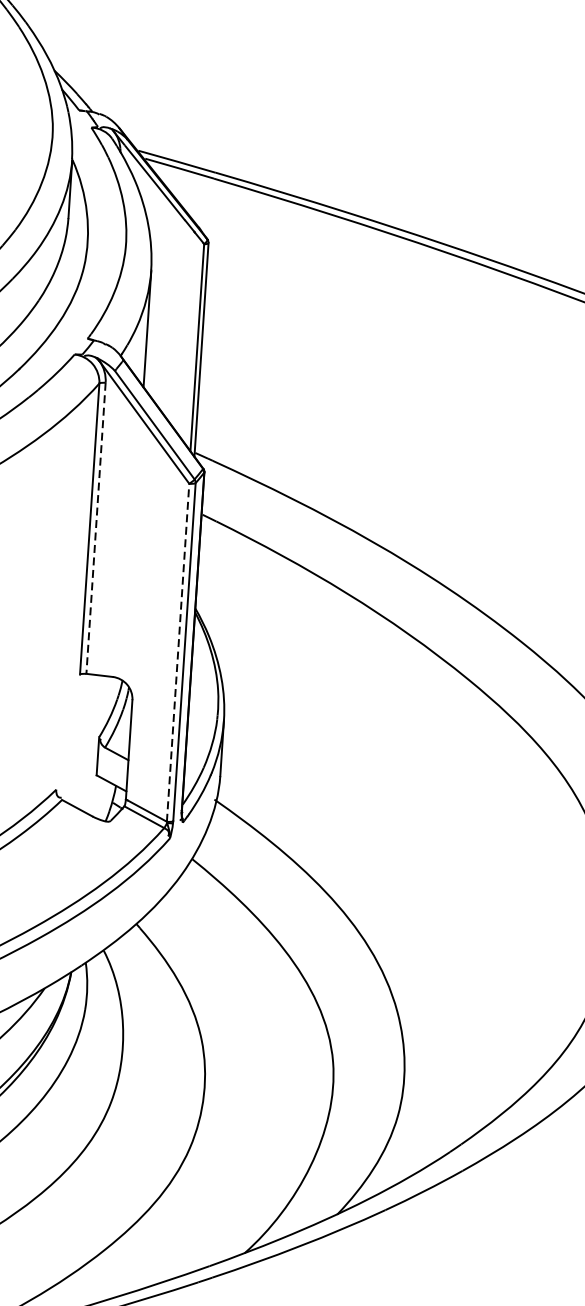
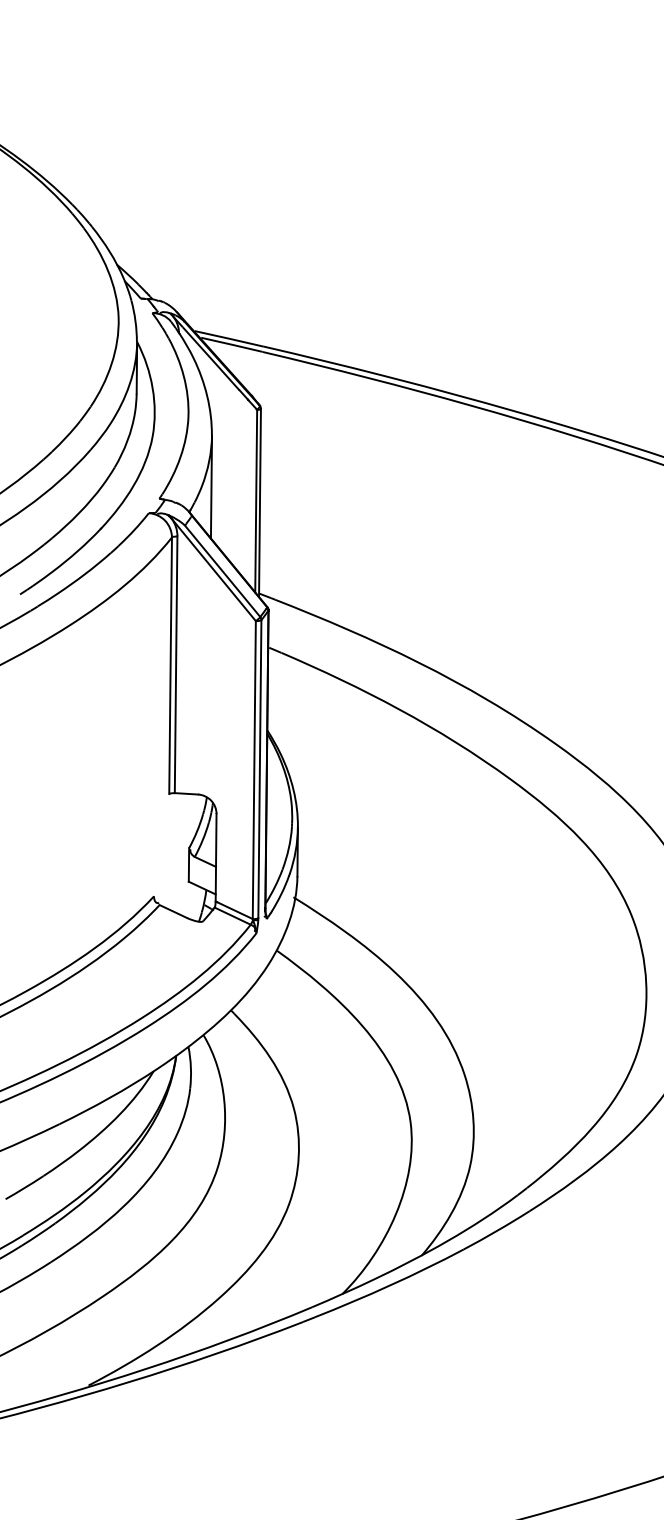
line: (96, 529) -> (176, 665), dashed -> solid
line: (178, 653) -> (254, 770), dashed -> solid

